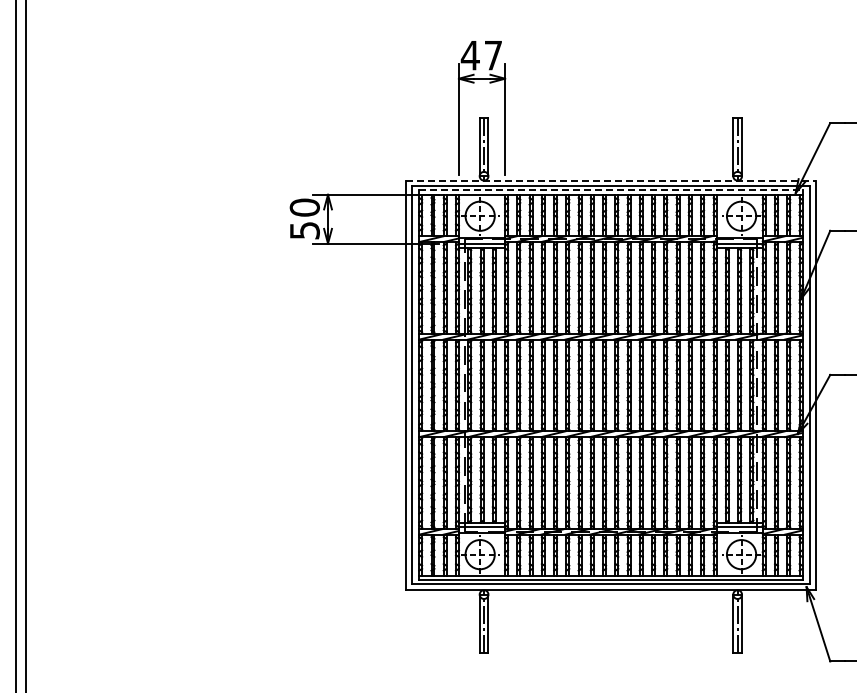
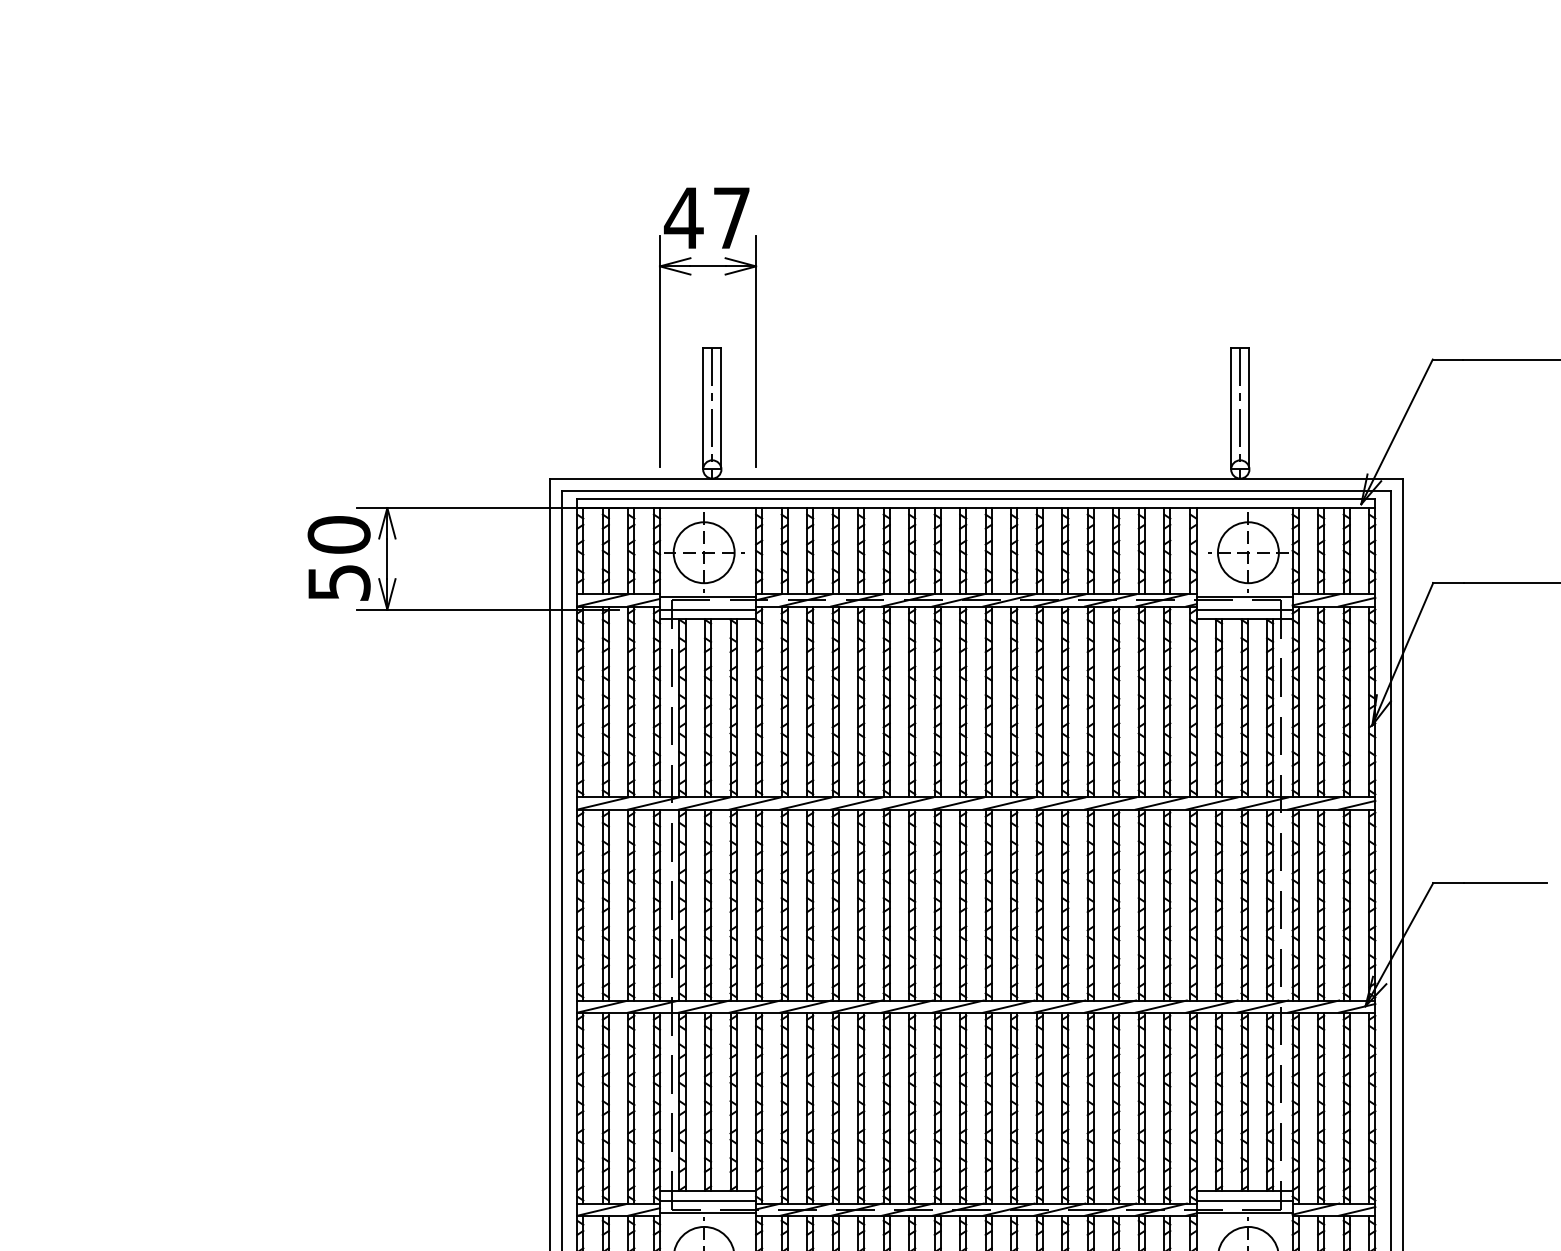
line: (610, 180) -> (975, 478), dashed -> solid
line: (610, 190) -> (975, 499), dashed -> solid

